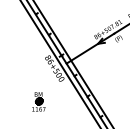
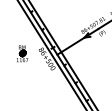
part: (38, 101) -> (22, 53), moved

